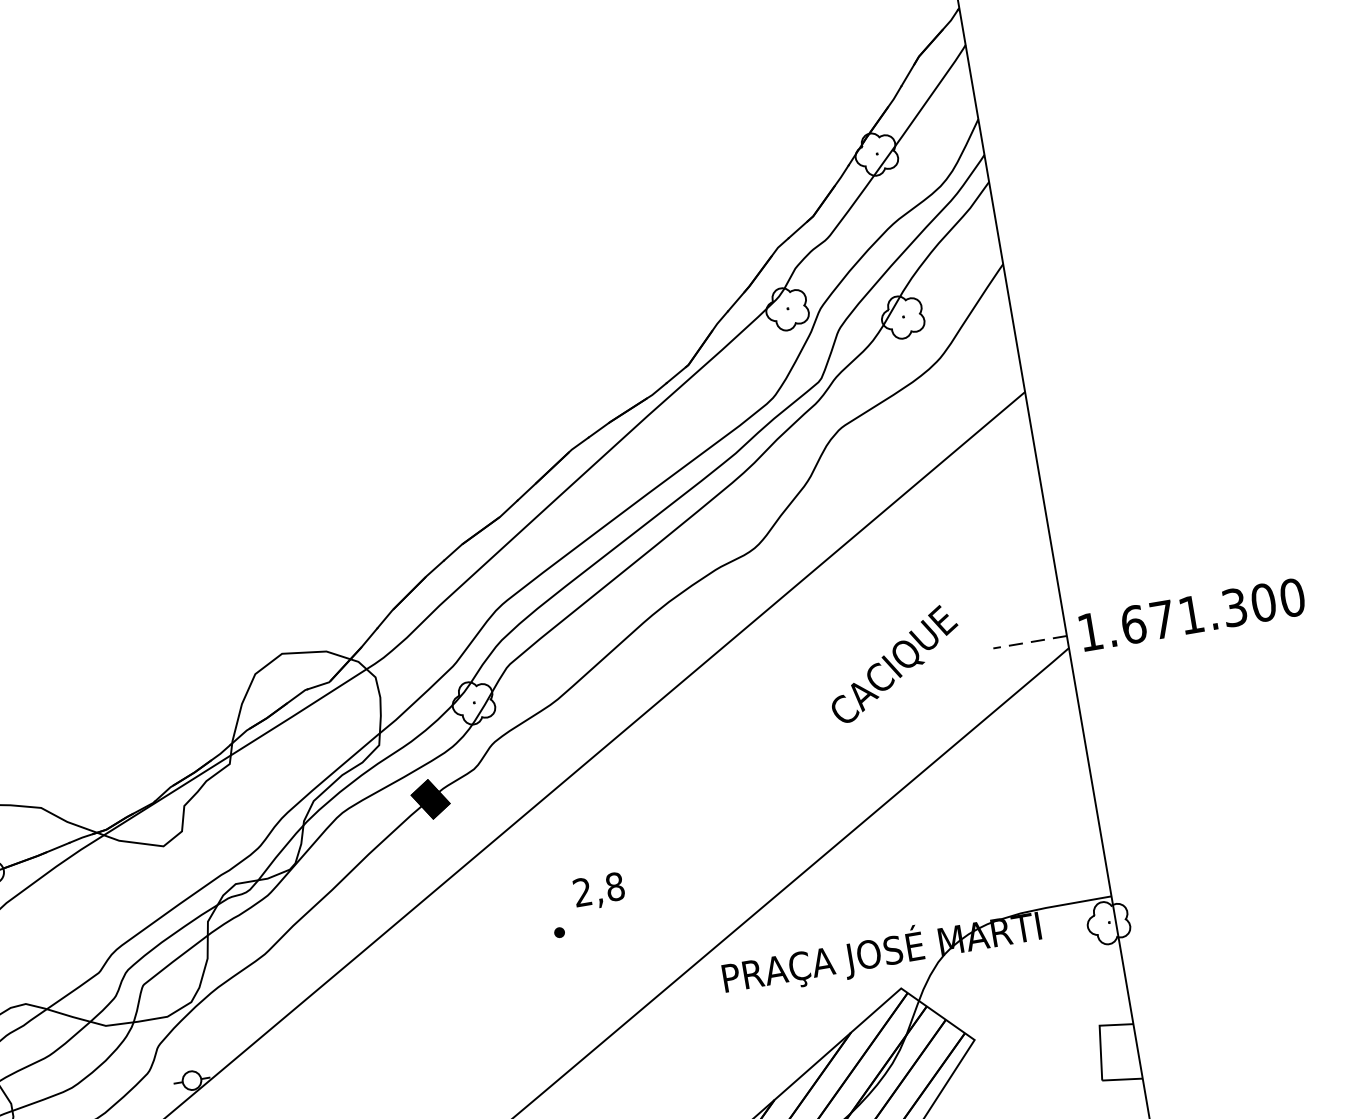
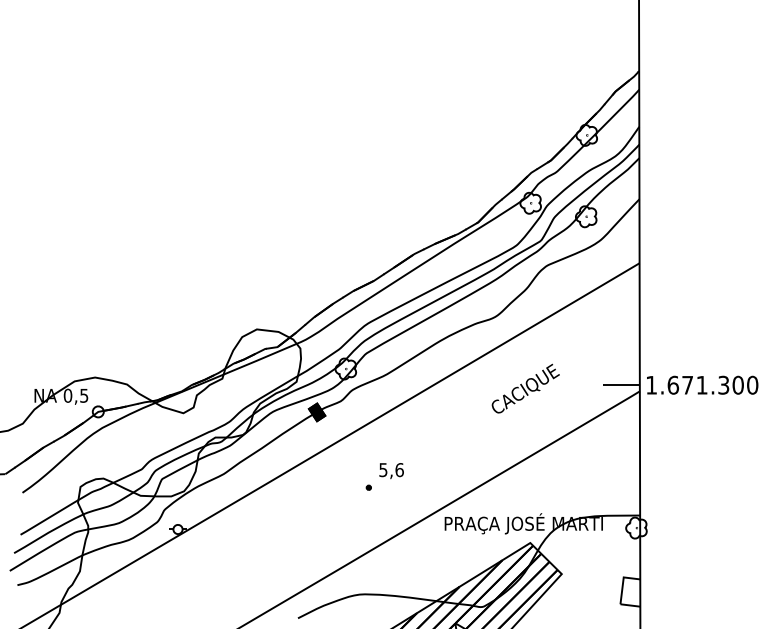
line: (1028, 642) -> (620, 385), dashed -> solid
text: (893, 663) -> (525, 388), moved
text: (599, 890) -> (391, 470), 2,8 -> 5,6

